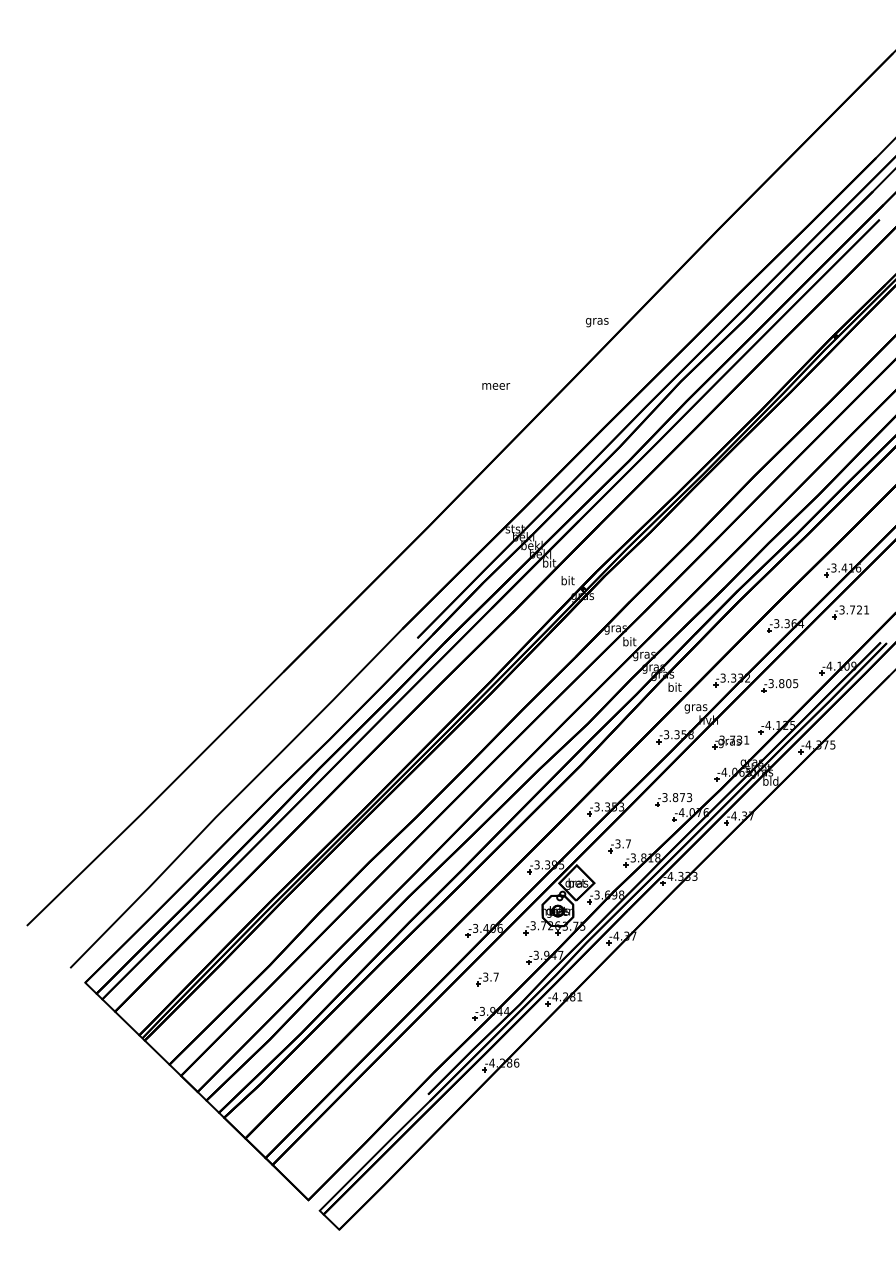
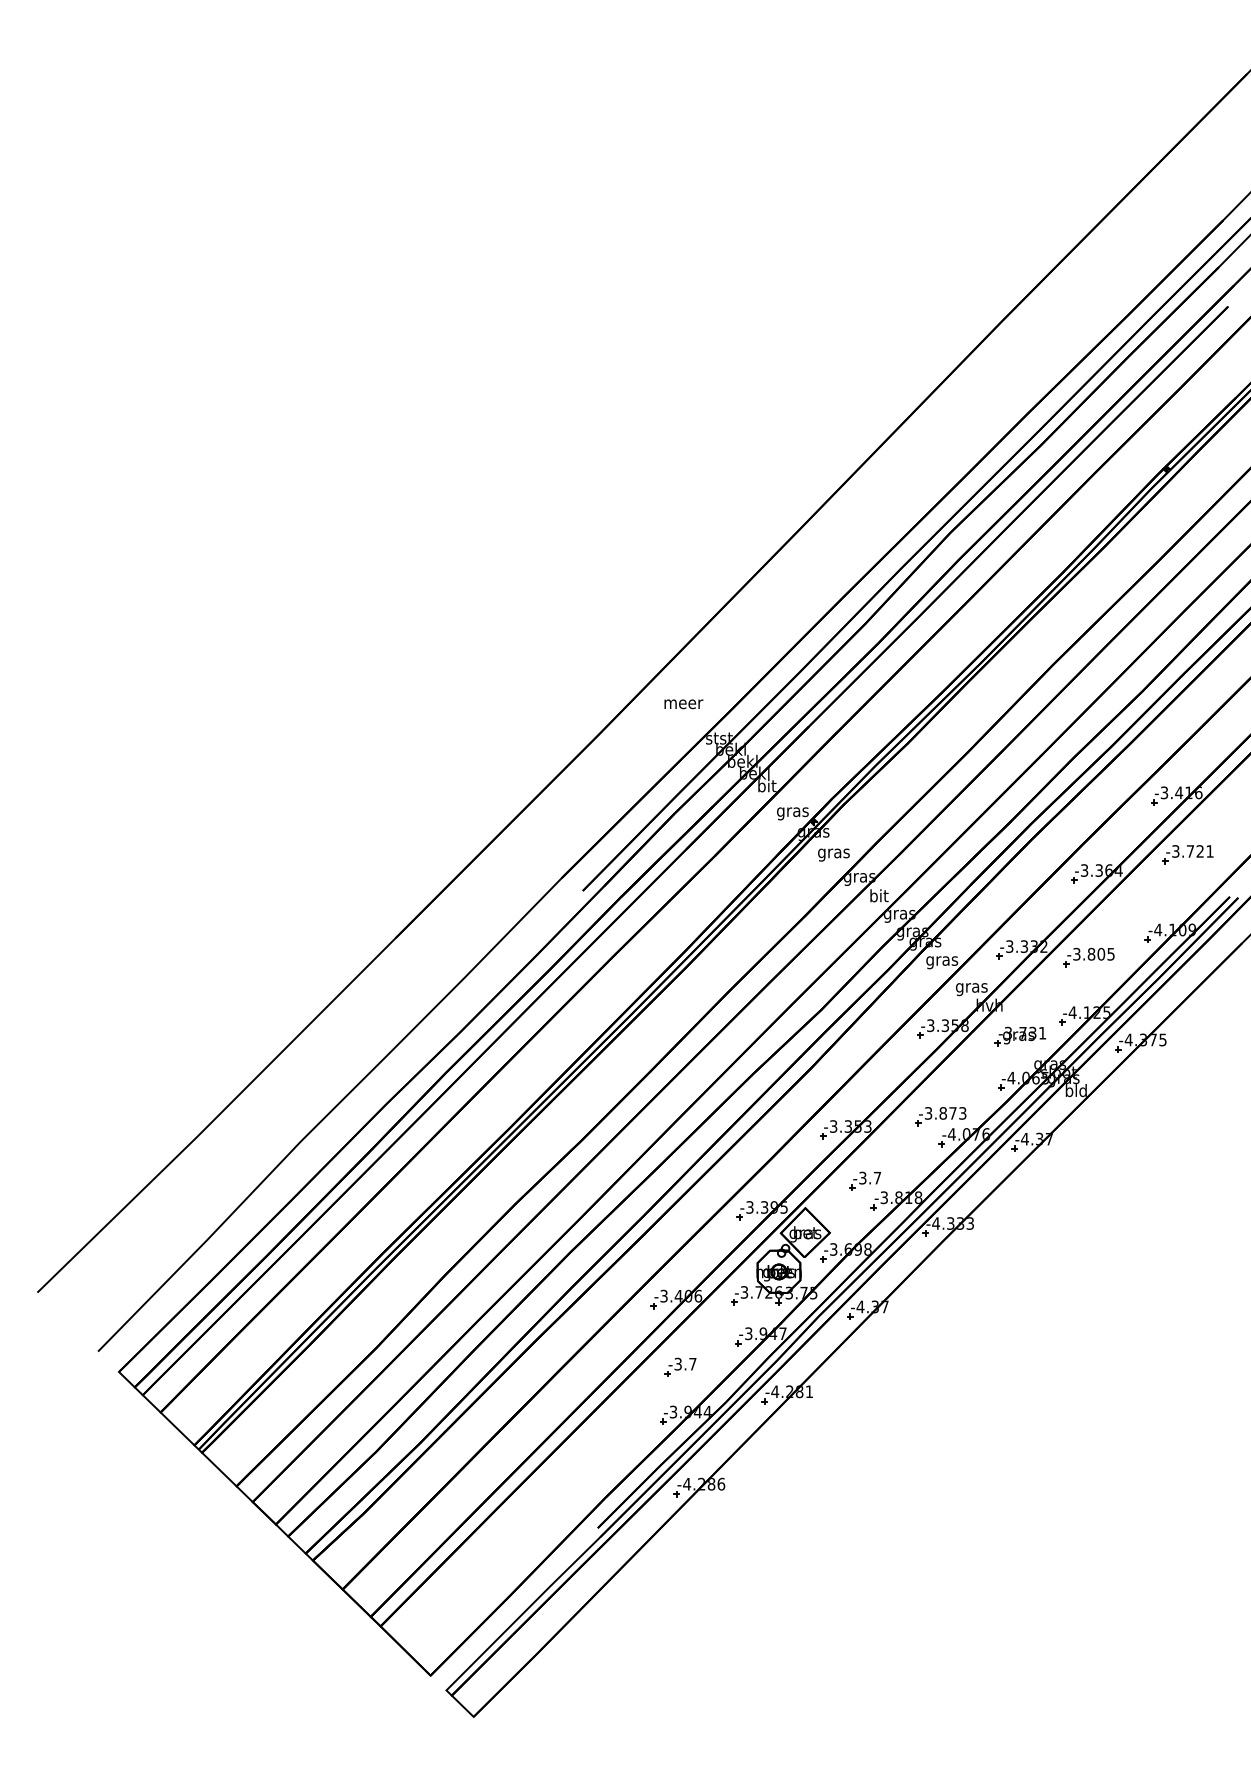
text: (596, 322) -> (833, 854), moved
text: (495, 386) -> (683, 704), moved
text: (567, 582) -> (792, 812), bit -> gras
text: (675, 688) -> (942, 960), bit -> gras

